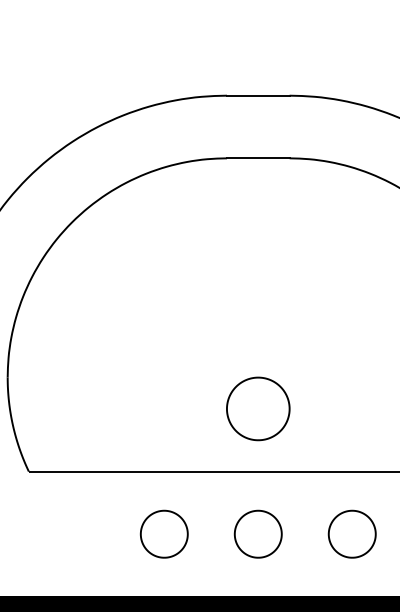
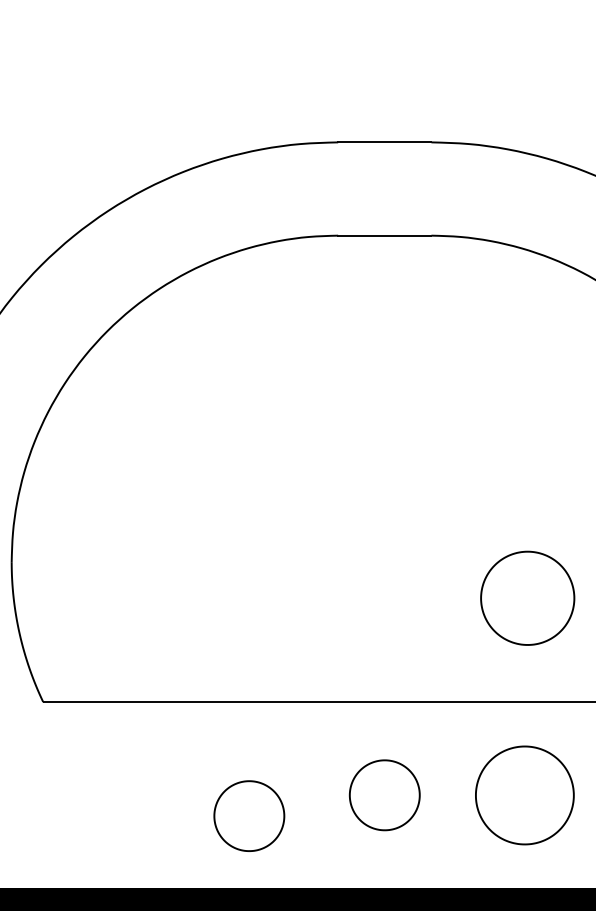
part: (258, 408) -> (528, 597), moved
part: (163, 533) -> (248, 815), moved
part: (351, 533) -> (523, 794), size x1.4

